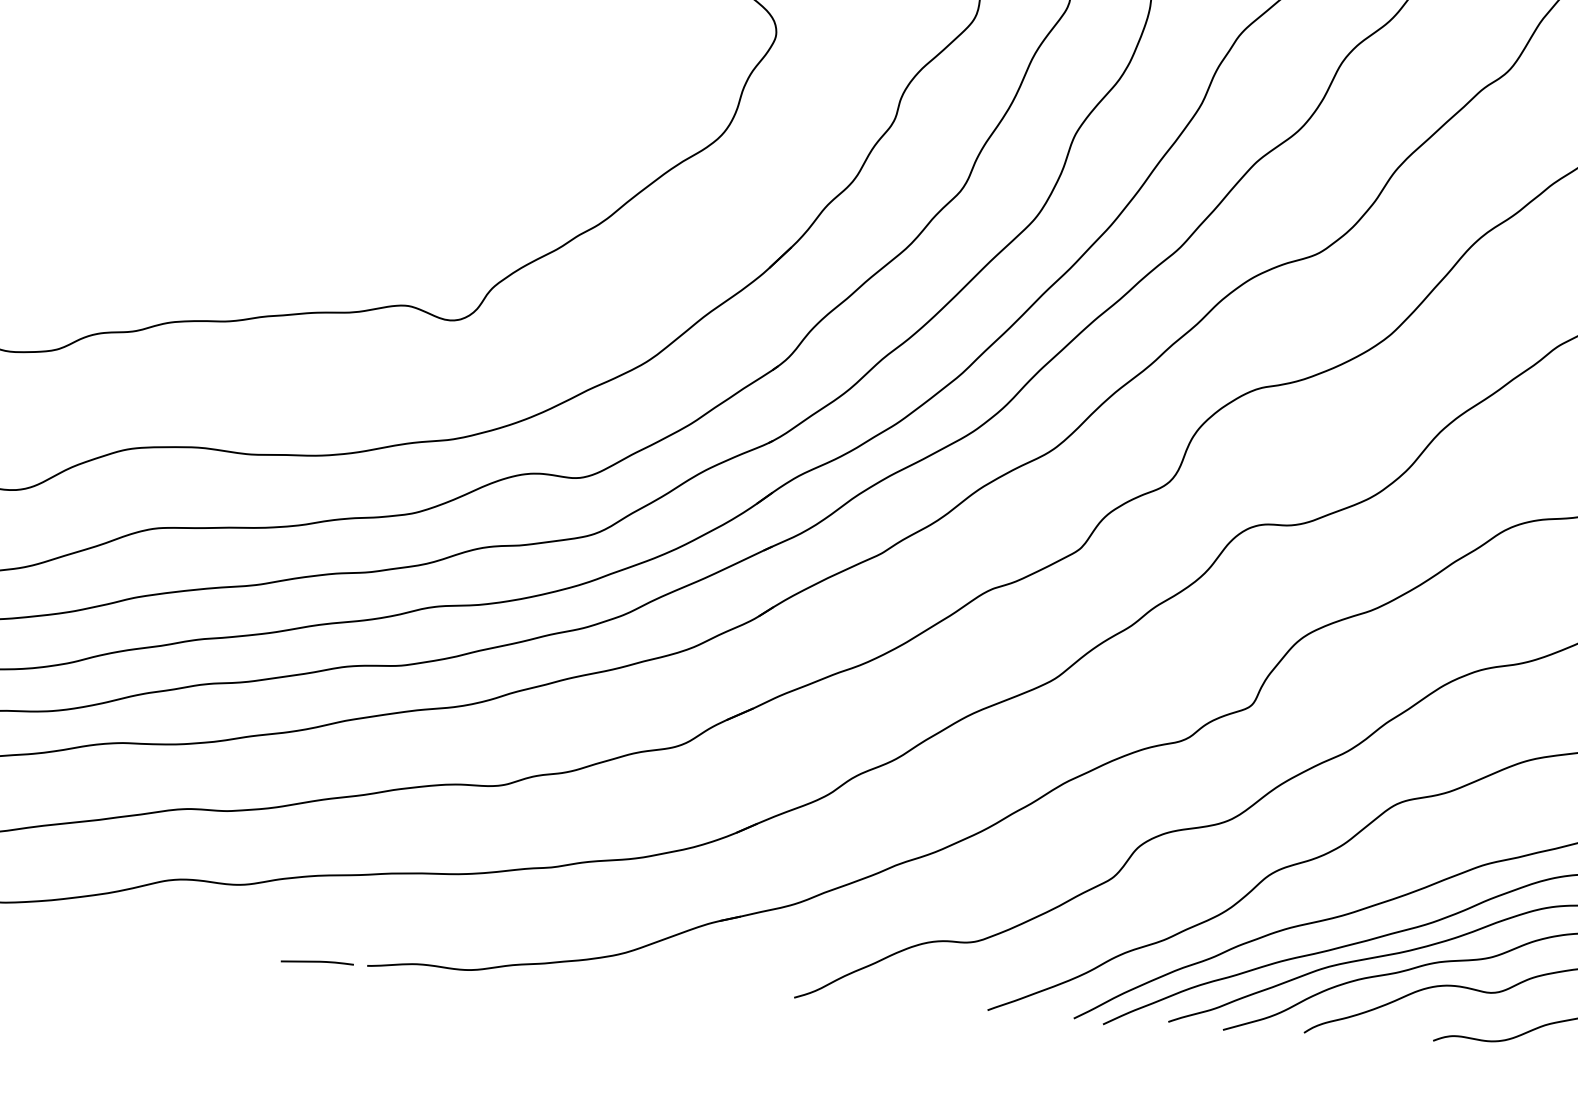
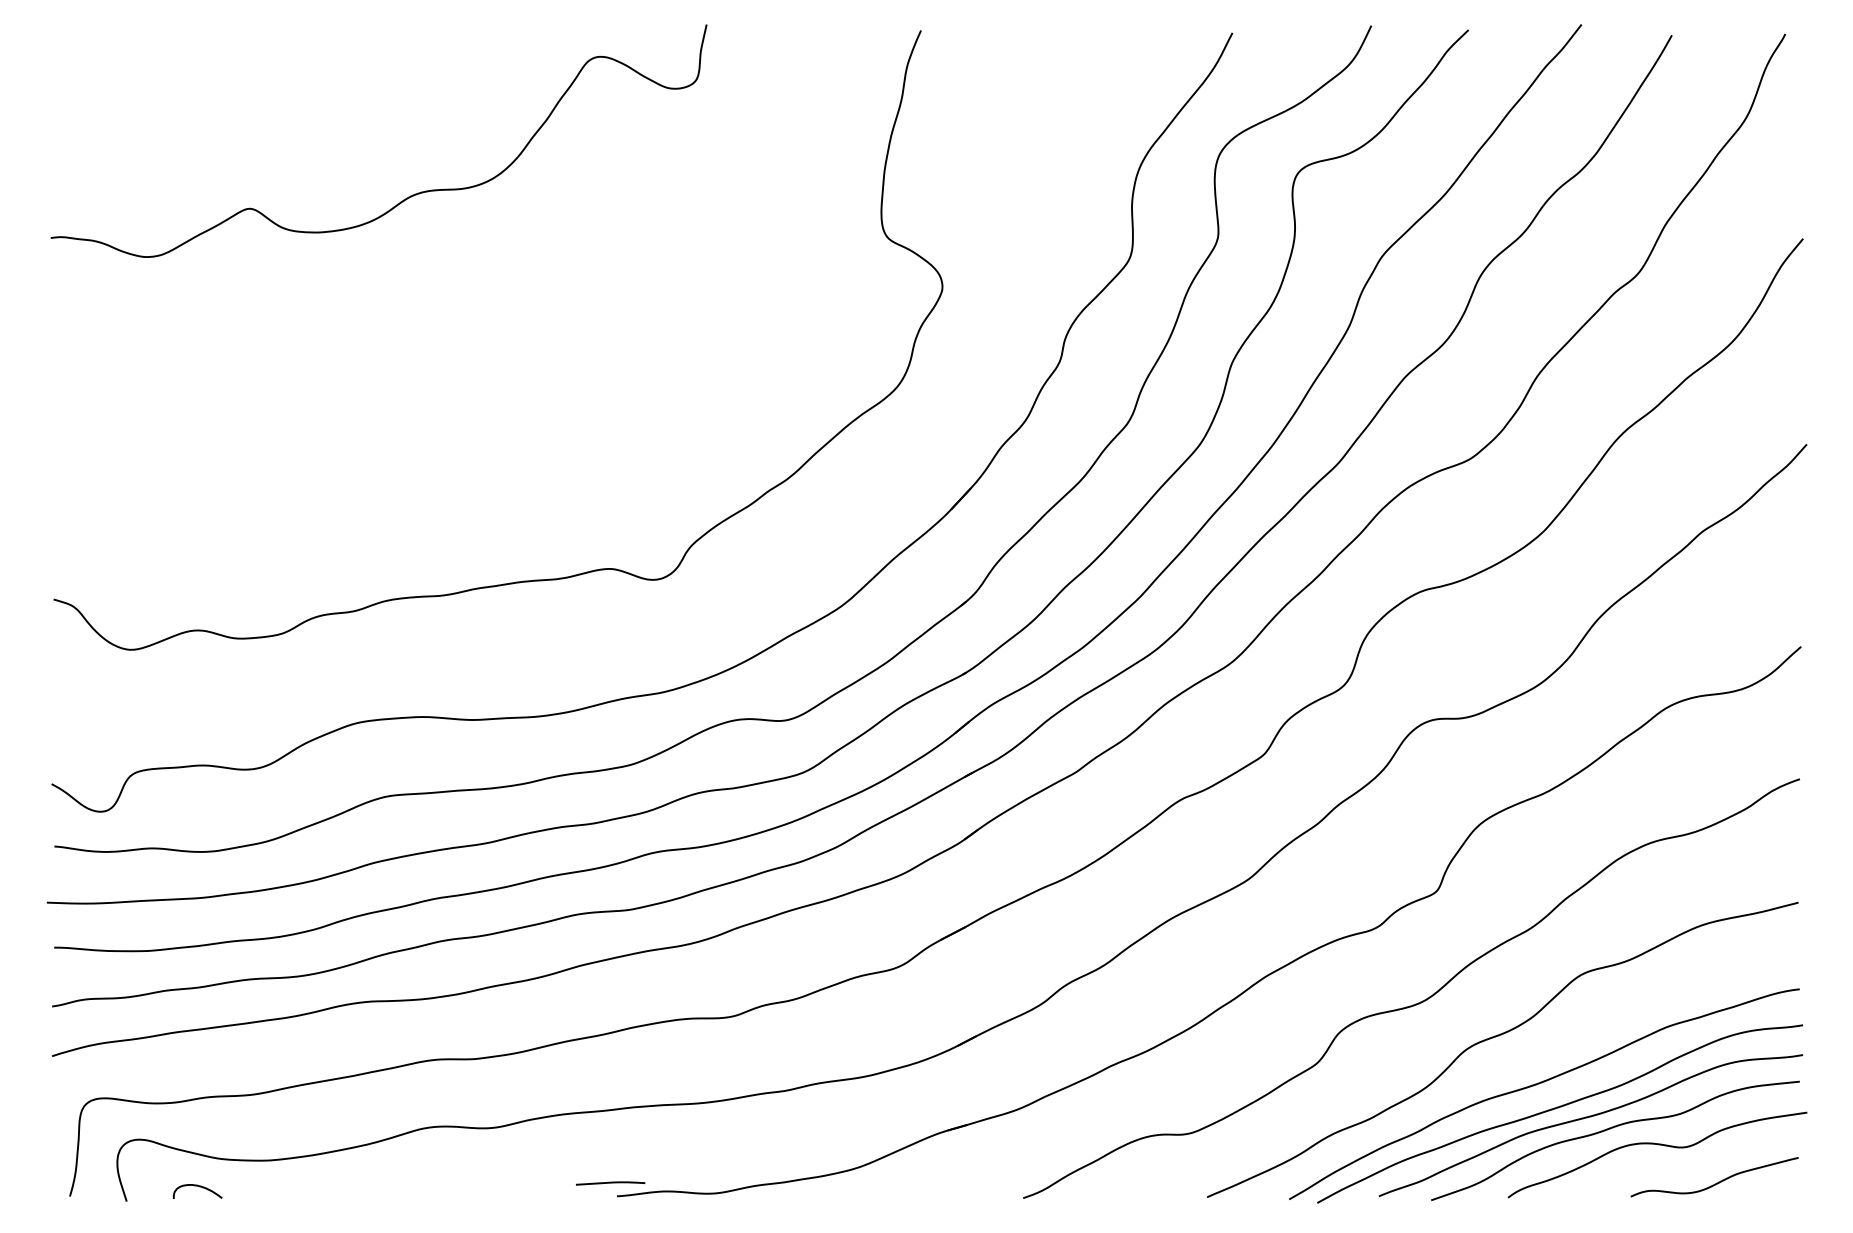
line: (317, 962) -> (610, 1183), moved

